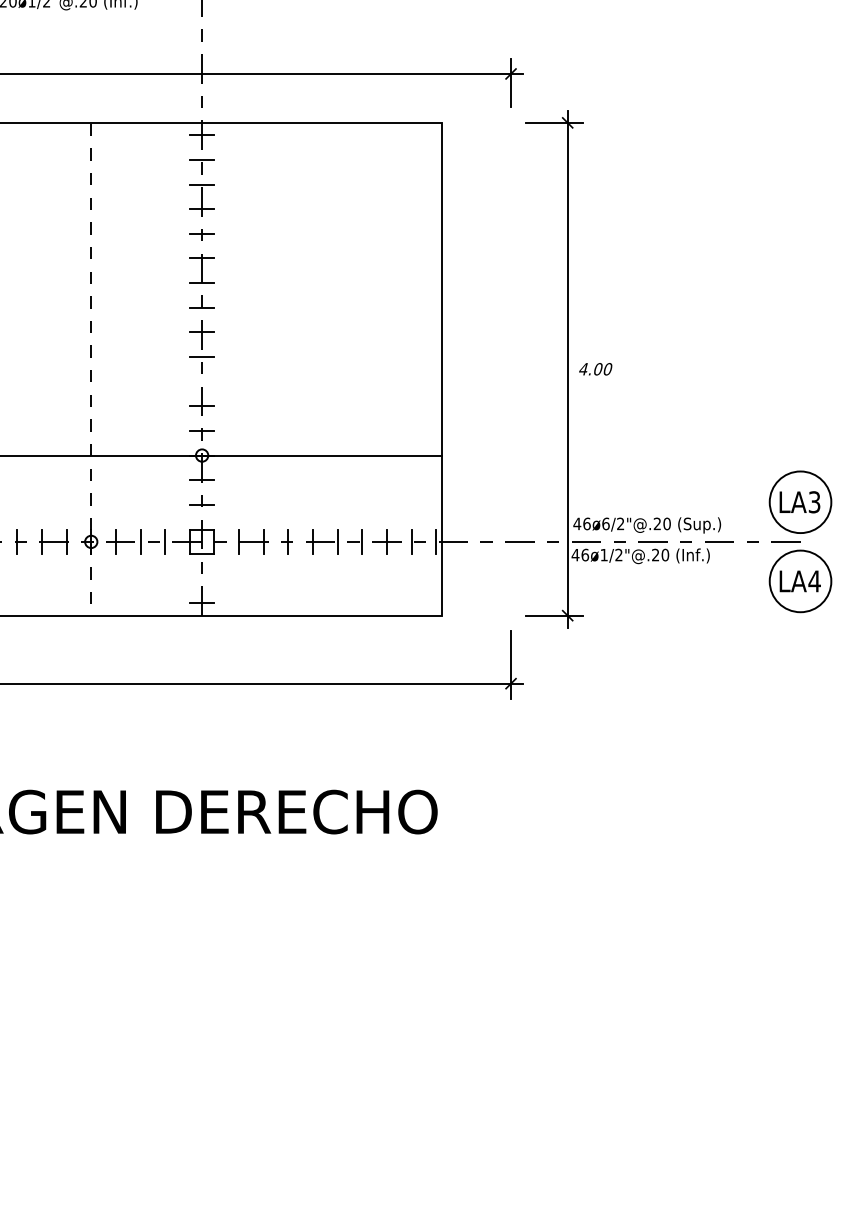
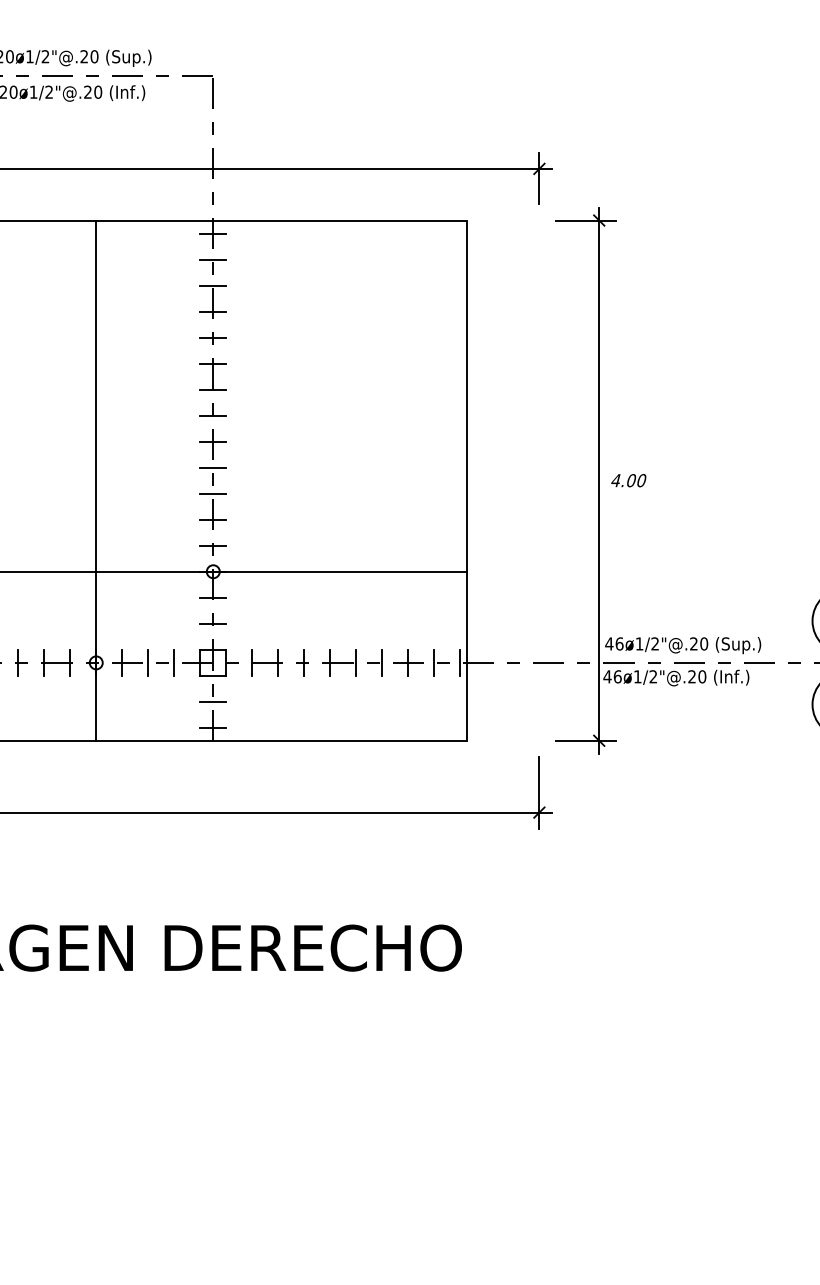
line: (91, 369) -> (96, 480), dashed -> solid
line: (201, 381) -> (212, 493), added
text: (605, 523) -> (639, 643), 46ø6/2"@.20 -> 46ø1/2"@.20
line: (201, 578) -> (212, 701), added

